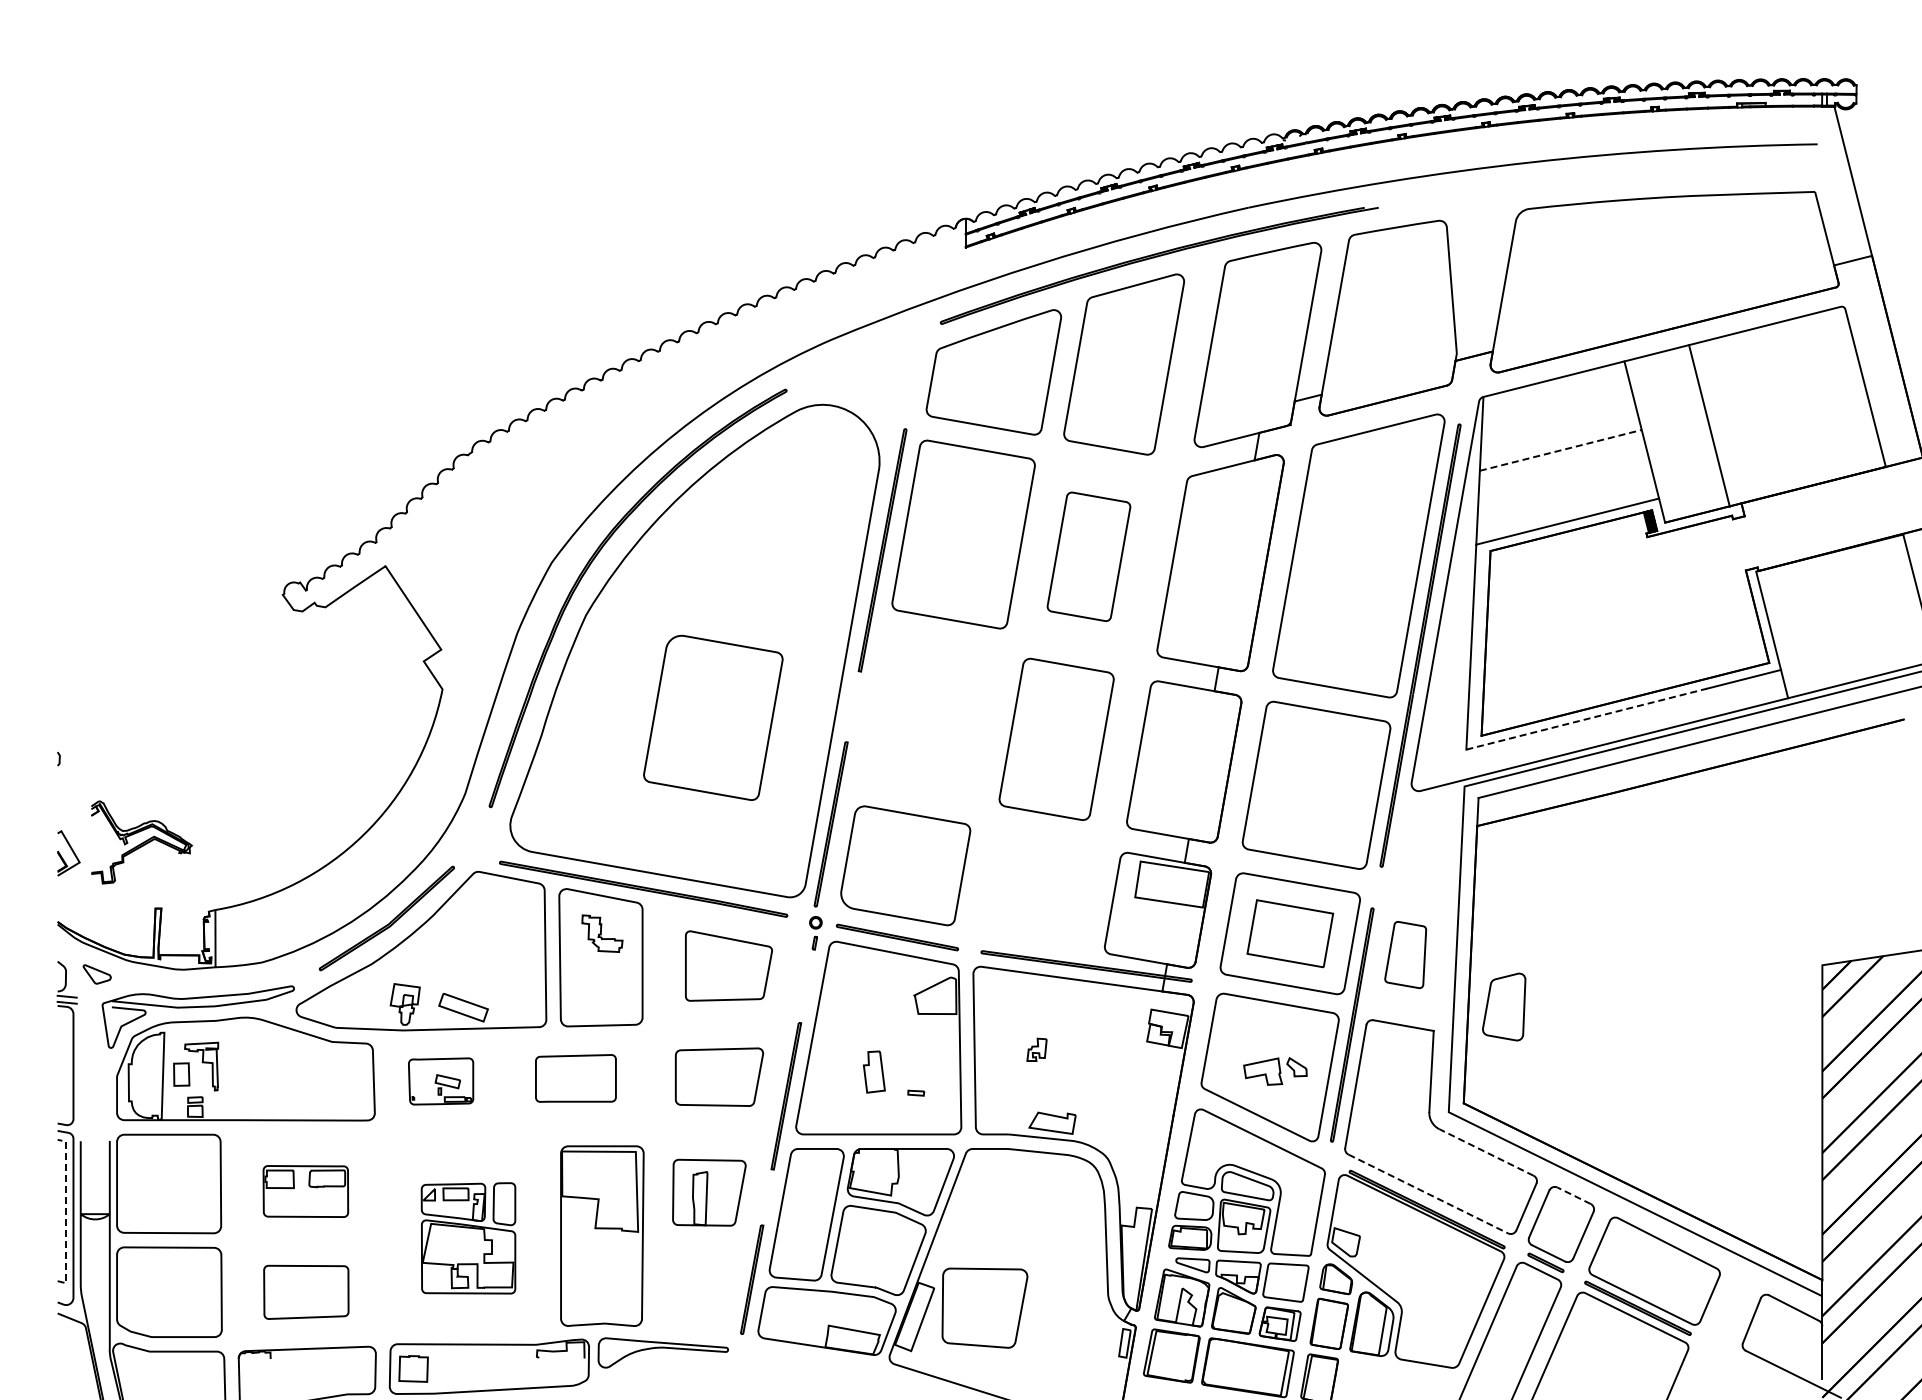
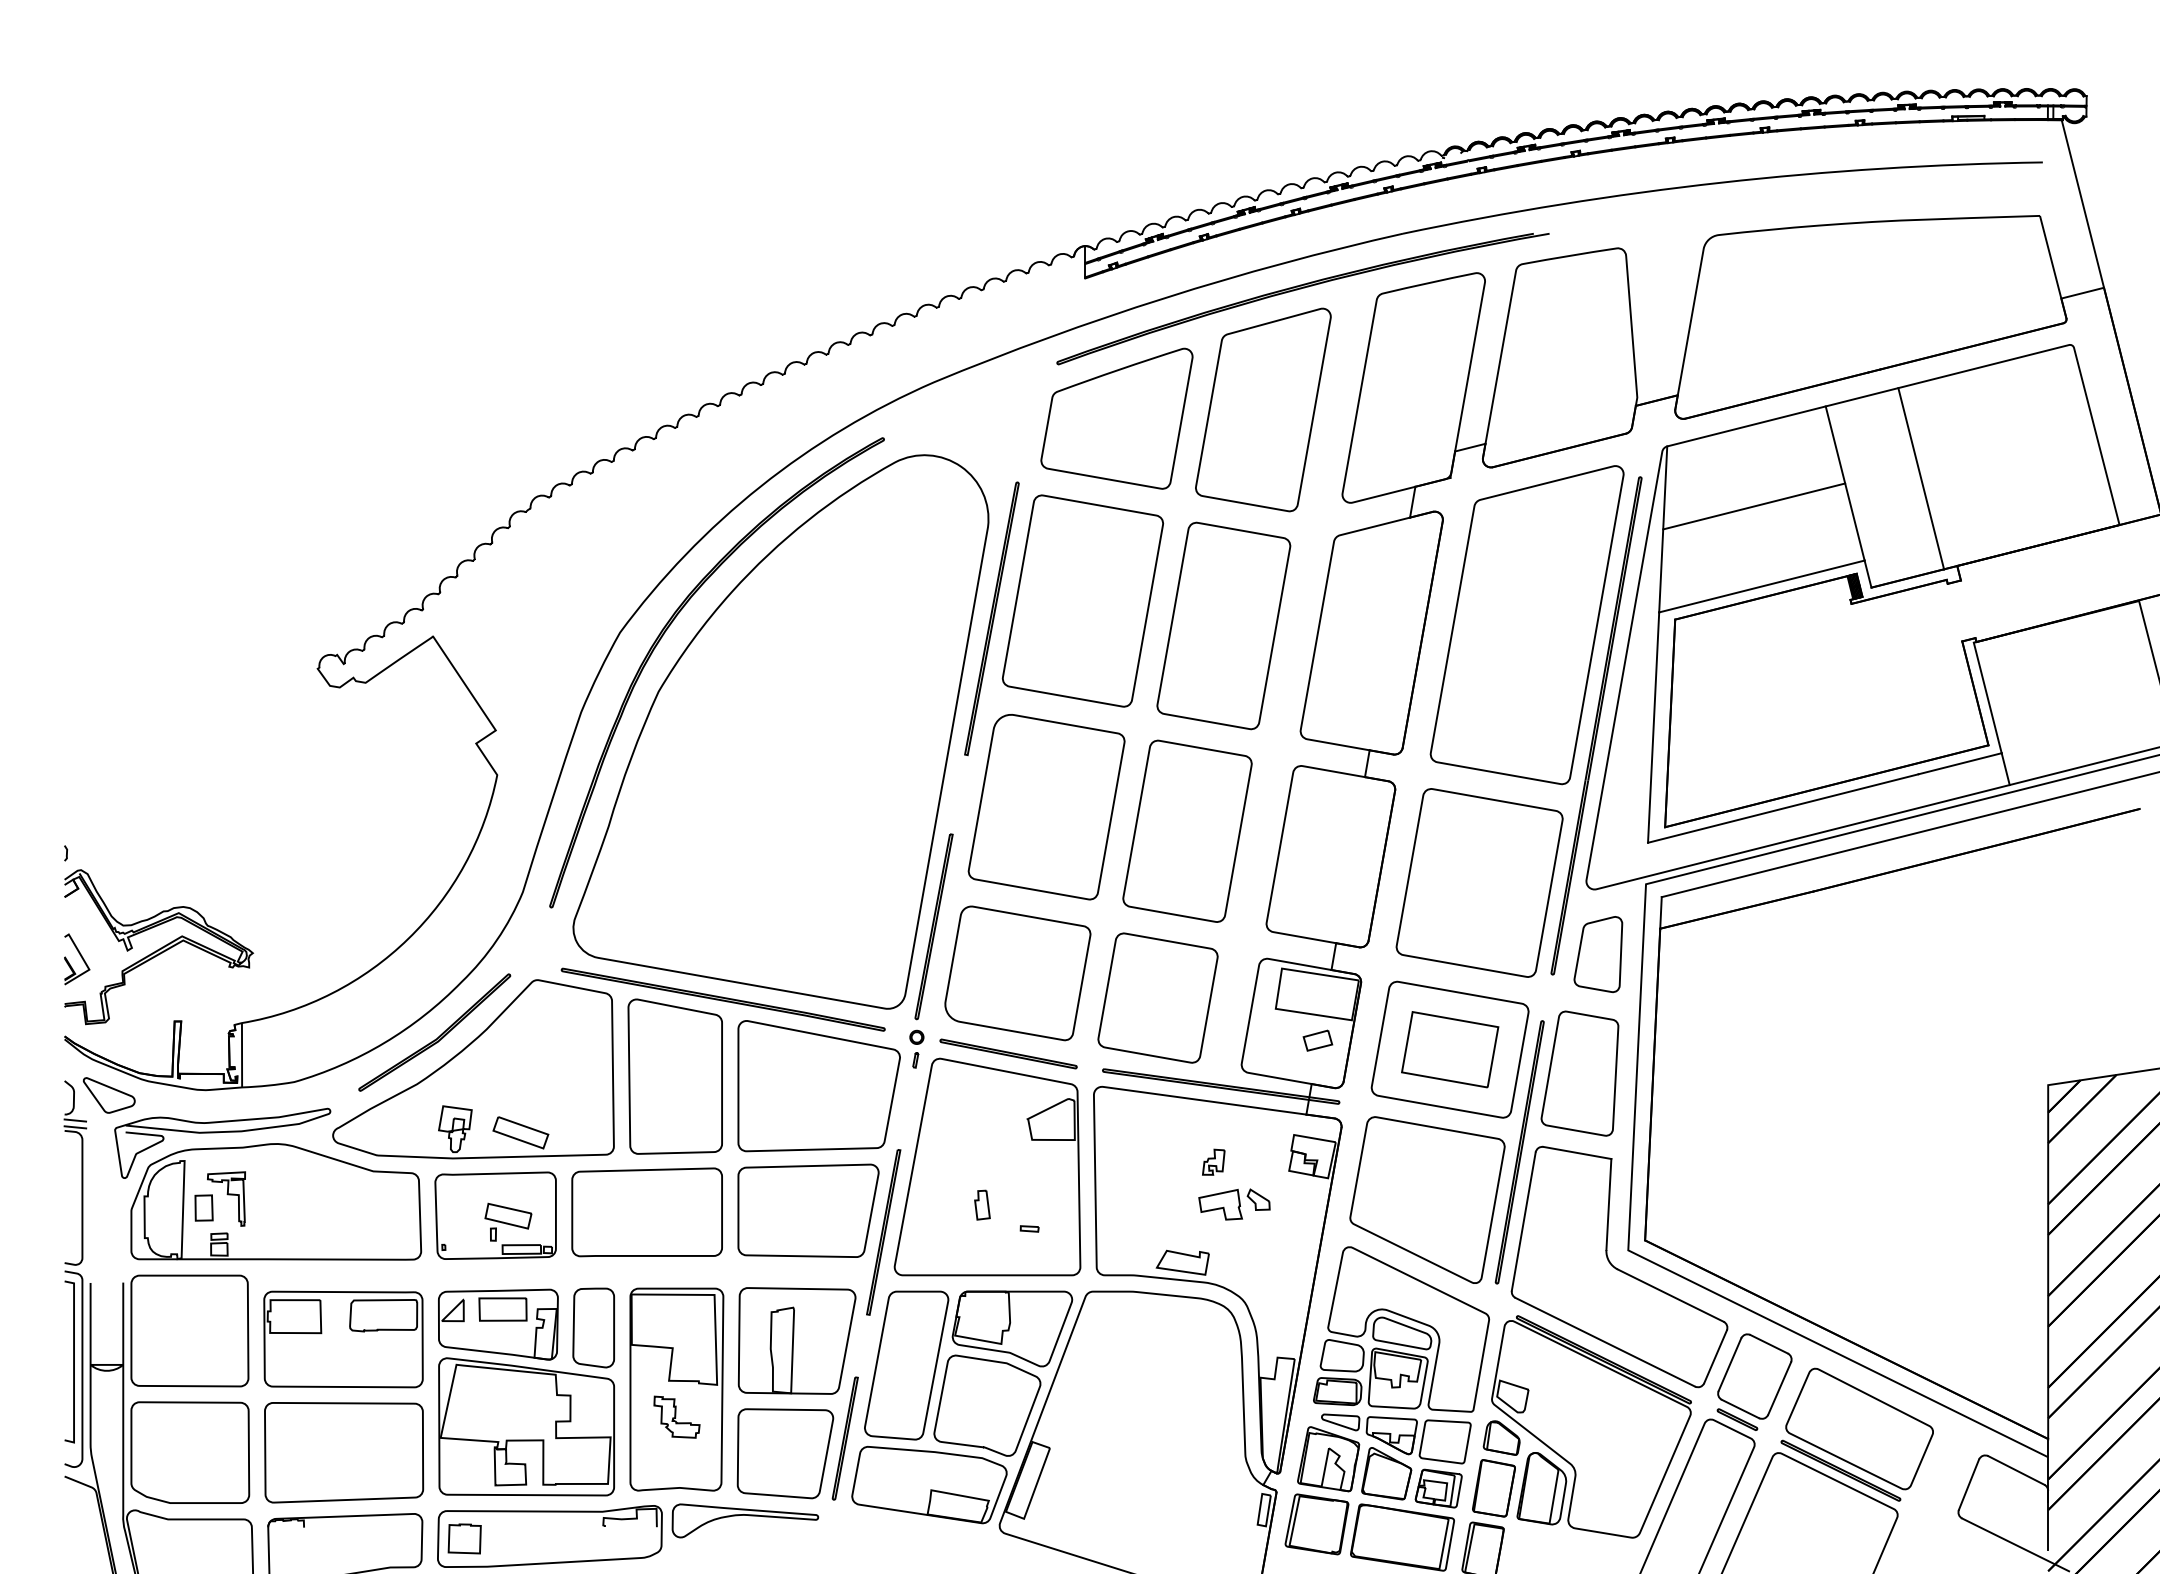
line: (1561, 450) -> (1754, 506), dashed -> solid
part: (1088, 556) -> (1223, 625), size x1.43
part: (713, 717) -> (1046, 806), moved
line: (1587, 719) -> (1784, 808), dashed -> solid
part: (141, 842) -> (158, 947), size x1.67
part: (1030, 887) -> (1158, 997), added
part: (1172, 925) -> (1317, 1040), added
part: (602, 933) -> (677, 1417), moved
part: (1405, 954) -> (1579, 1073), size x1.67
part: (728, 965) -> (818, 1085), size x1.67
part: (96, 974) -> (108, 1095), size x1.67
part: (1504, 1006) -> (1598, 953), moved
part: (1036, 1049) -> (1213, 1161), moved
part: (873, 1071) -> (981, 1204), size x0.62
part: (1275, 1071) -> (1234, 1204), moved
part: (719, 1077) -> (808, 1211), size x1.43
part: (575, 1078) -> (646, 1212), size x1.67
part: (440, 1081) -> (494, 1215), size x1.67
line: (1486, 1152) -> (1670, 1295), dashed -> solid
part: (305, 1191) -> (343, 1339), size x1.67
part: (709, 1192) -> (797, 1340), size x1.43
line: (1428, 1194) -> (1605, 1342), dashed -> solid
line: (1574, 1195) -> (1769, 1343), dashed -> solid
line: (66, 1212) -> (74, 1363), dashed -> solid
part: (468, 1238) -> (526, 1392), size x1.67
part: (306, 1292) -> (344, 1452), size x1.67
part: (984, 1307) -> (784, 1452), moved

